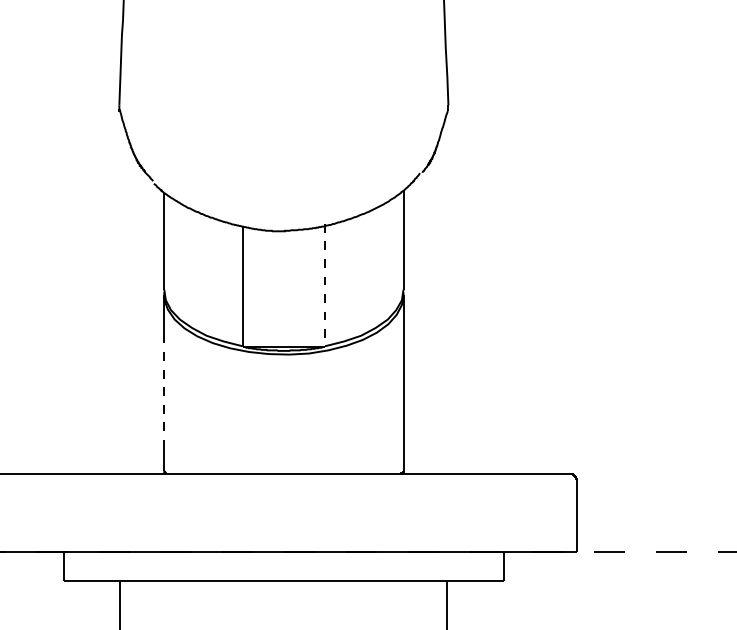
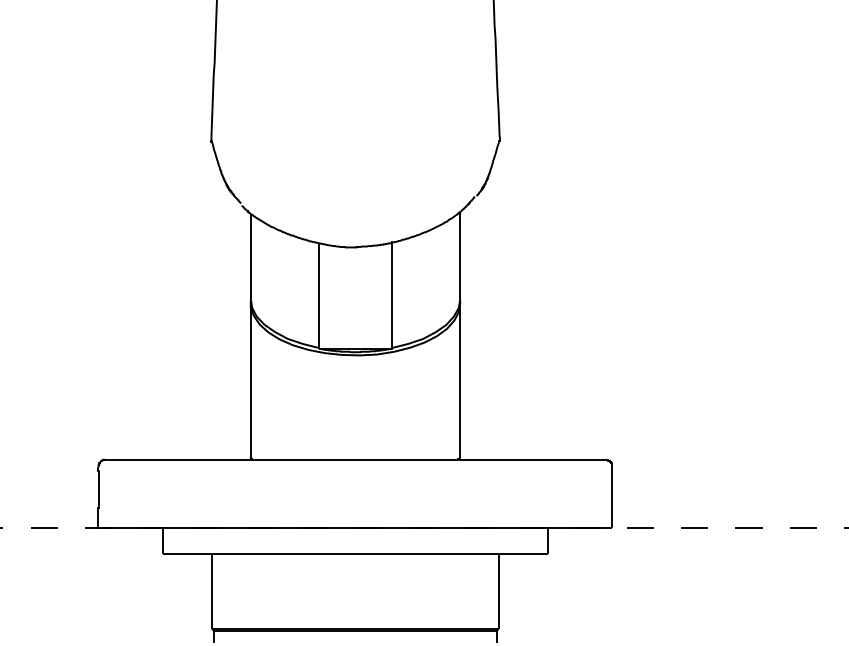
line: (324, 285) -> (391, 294), dashed -> solid
line: (163, 388) -> (250, 385), dashed -> solid

